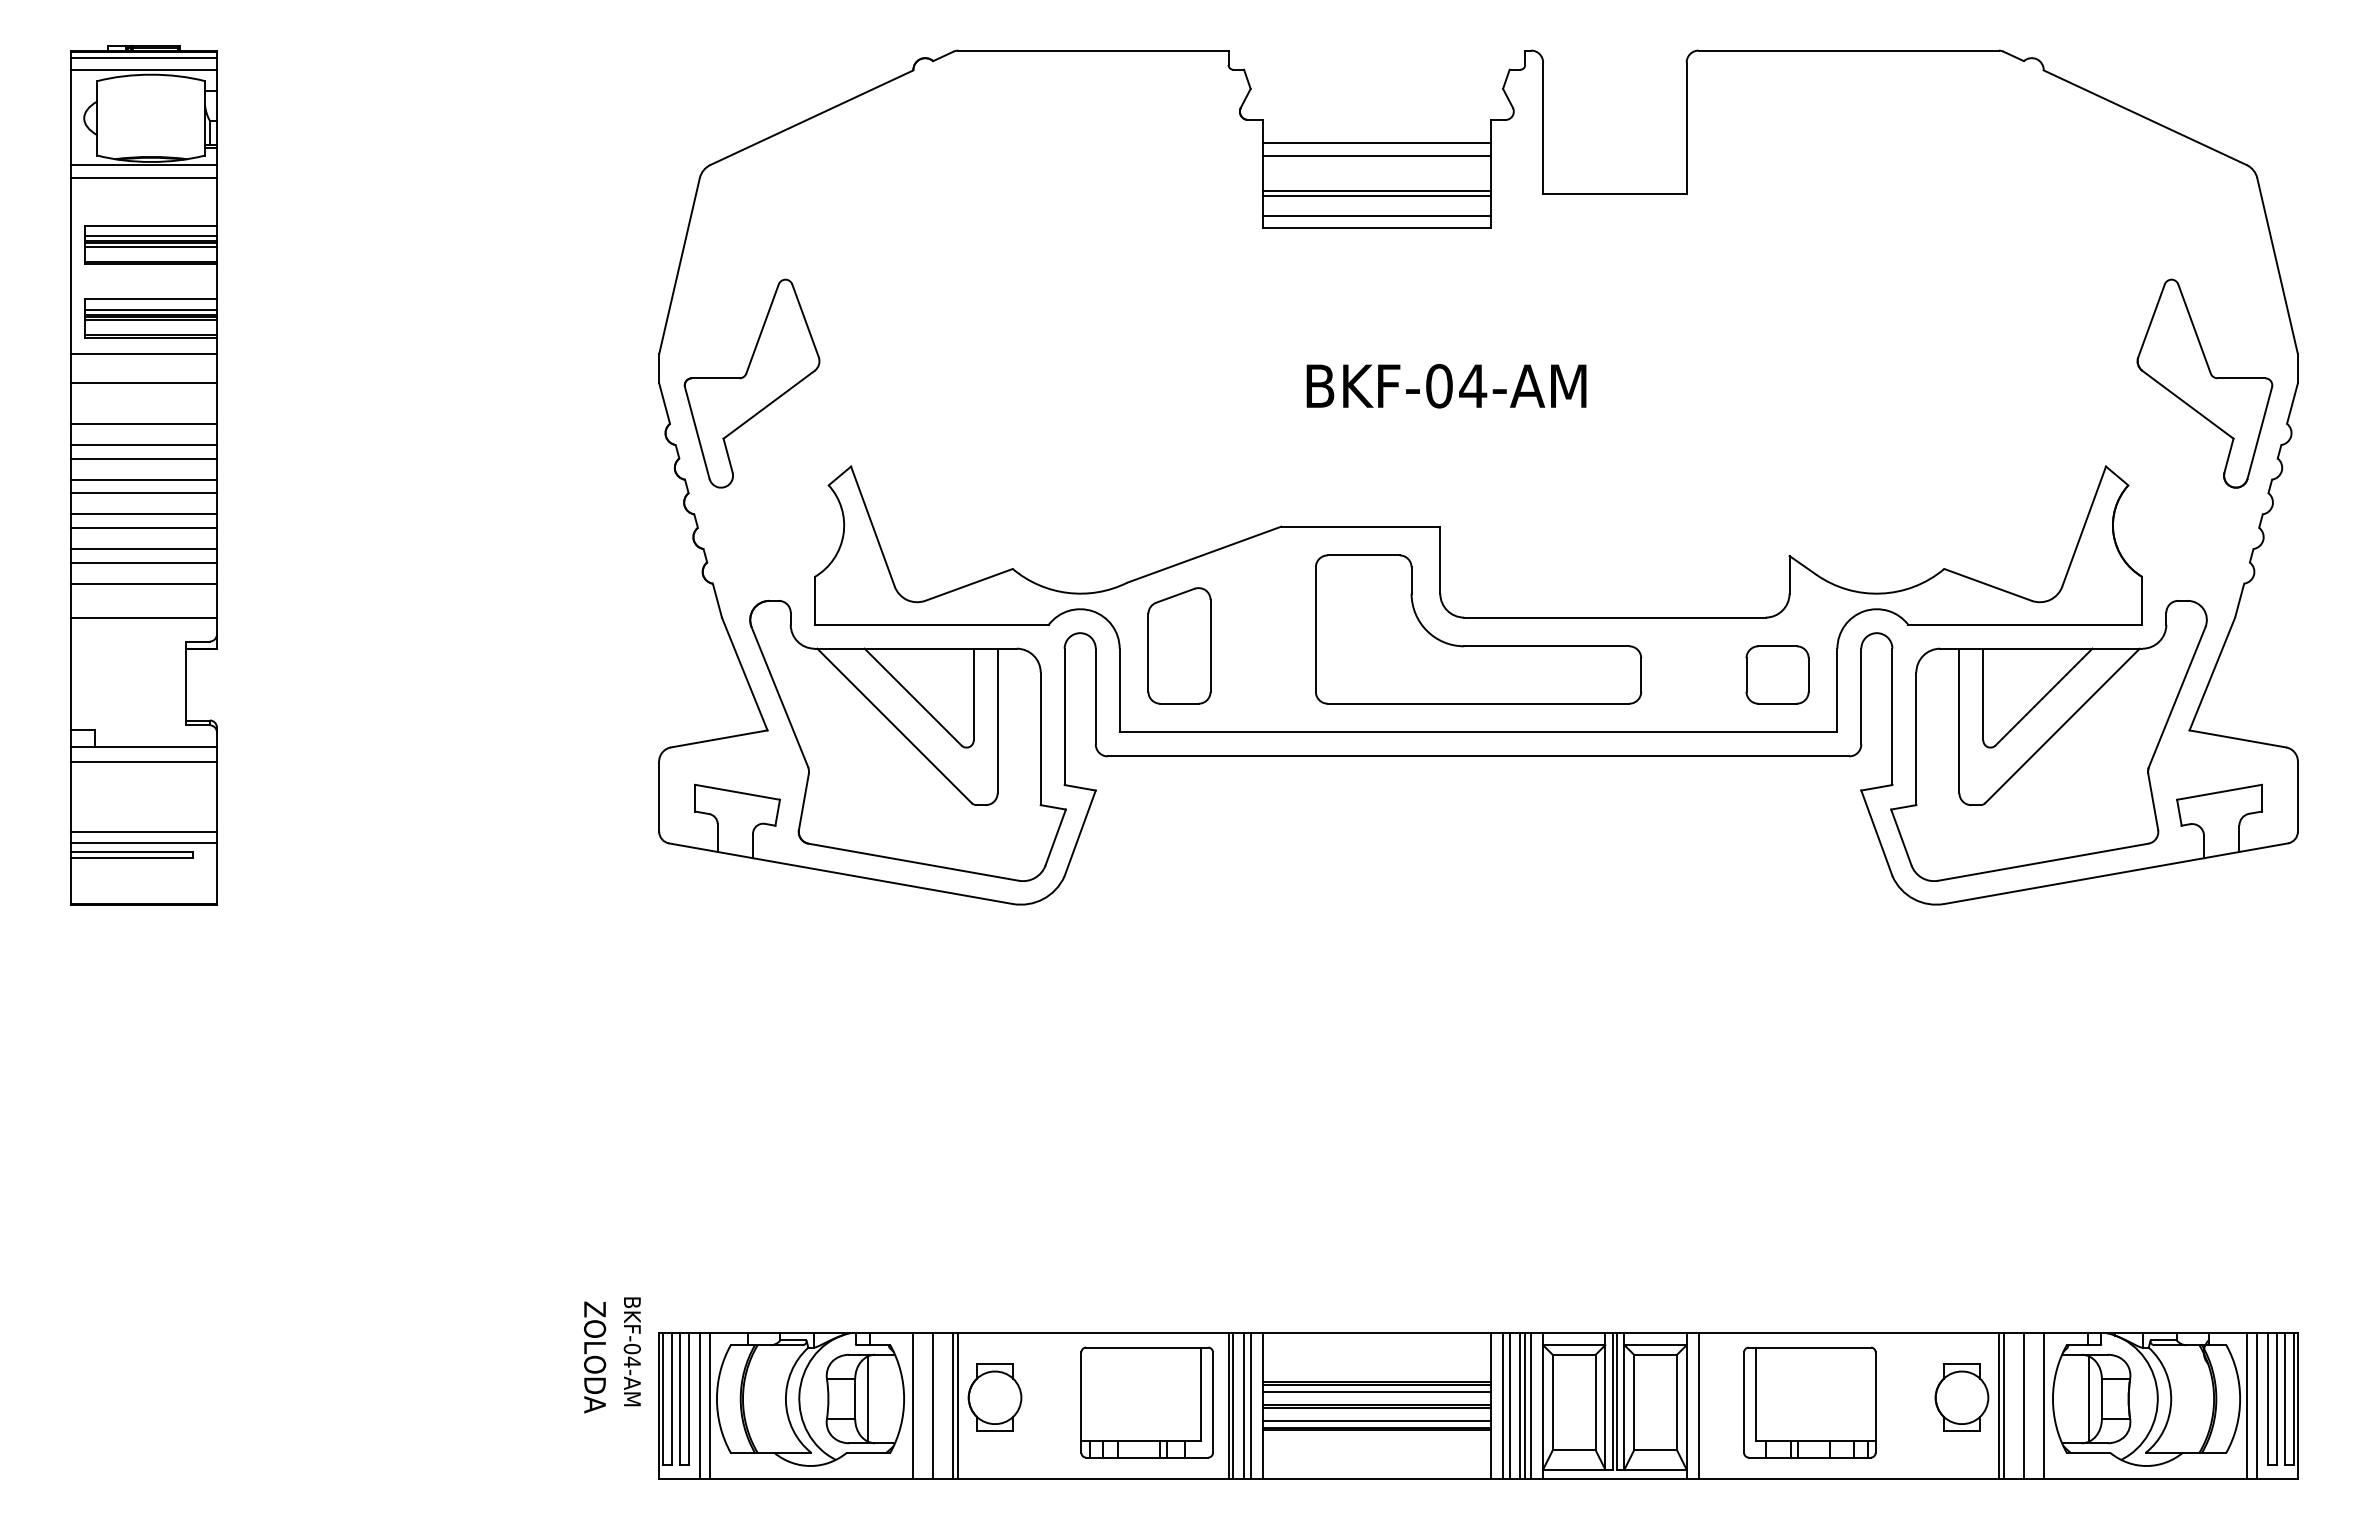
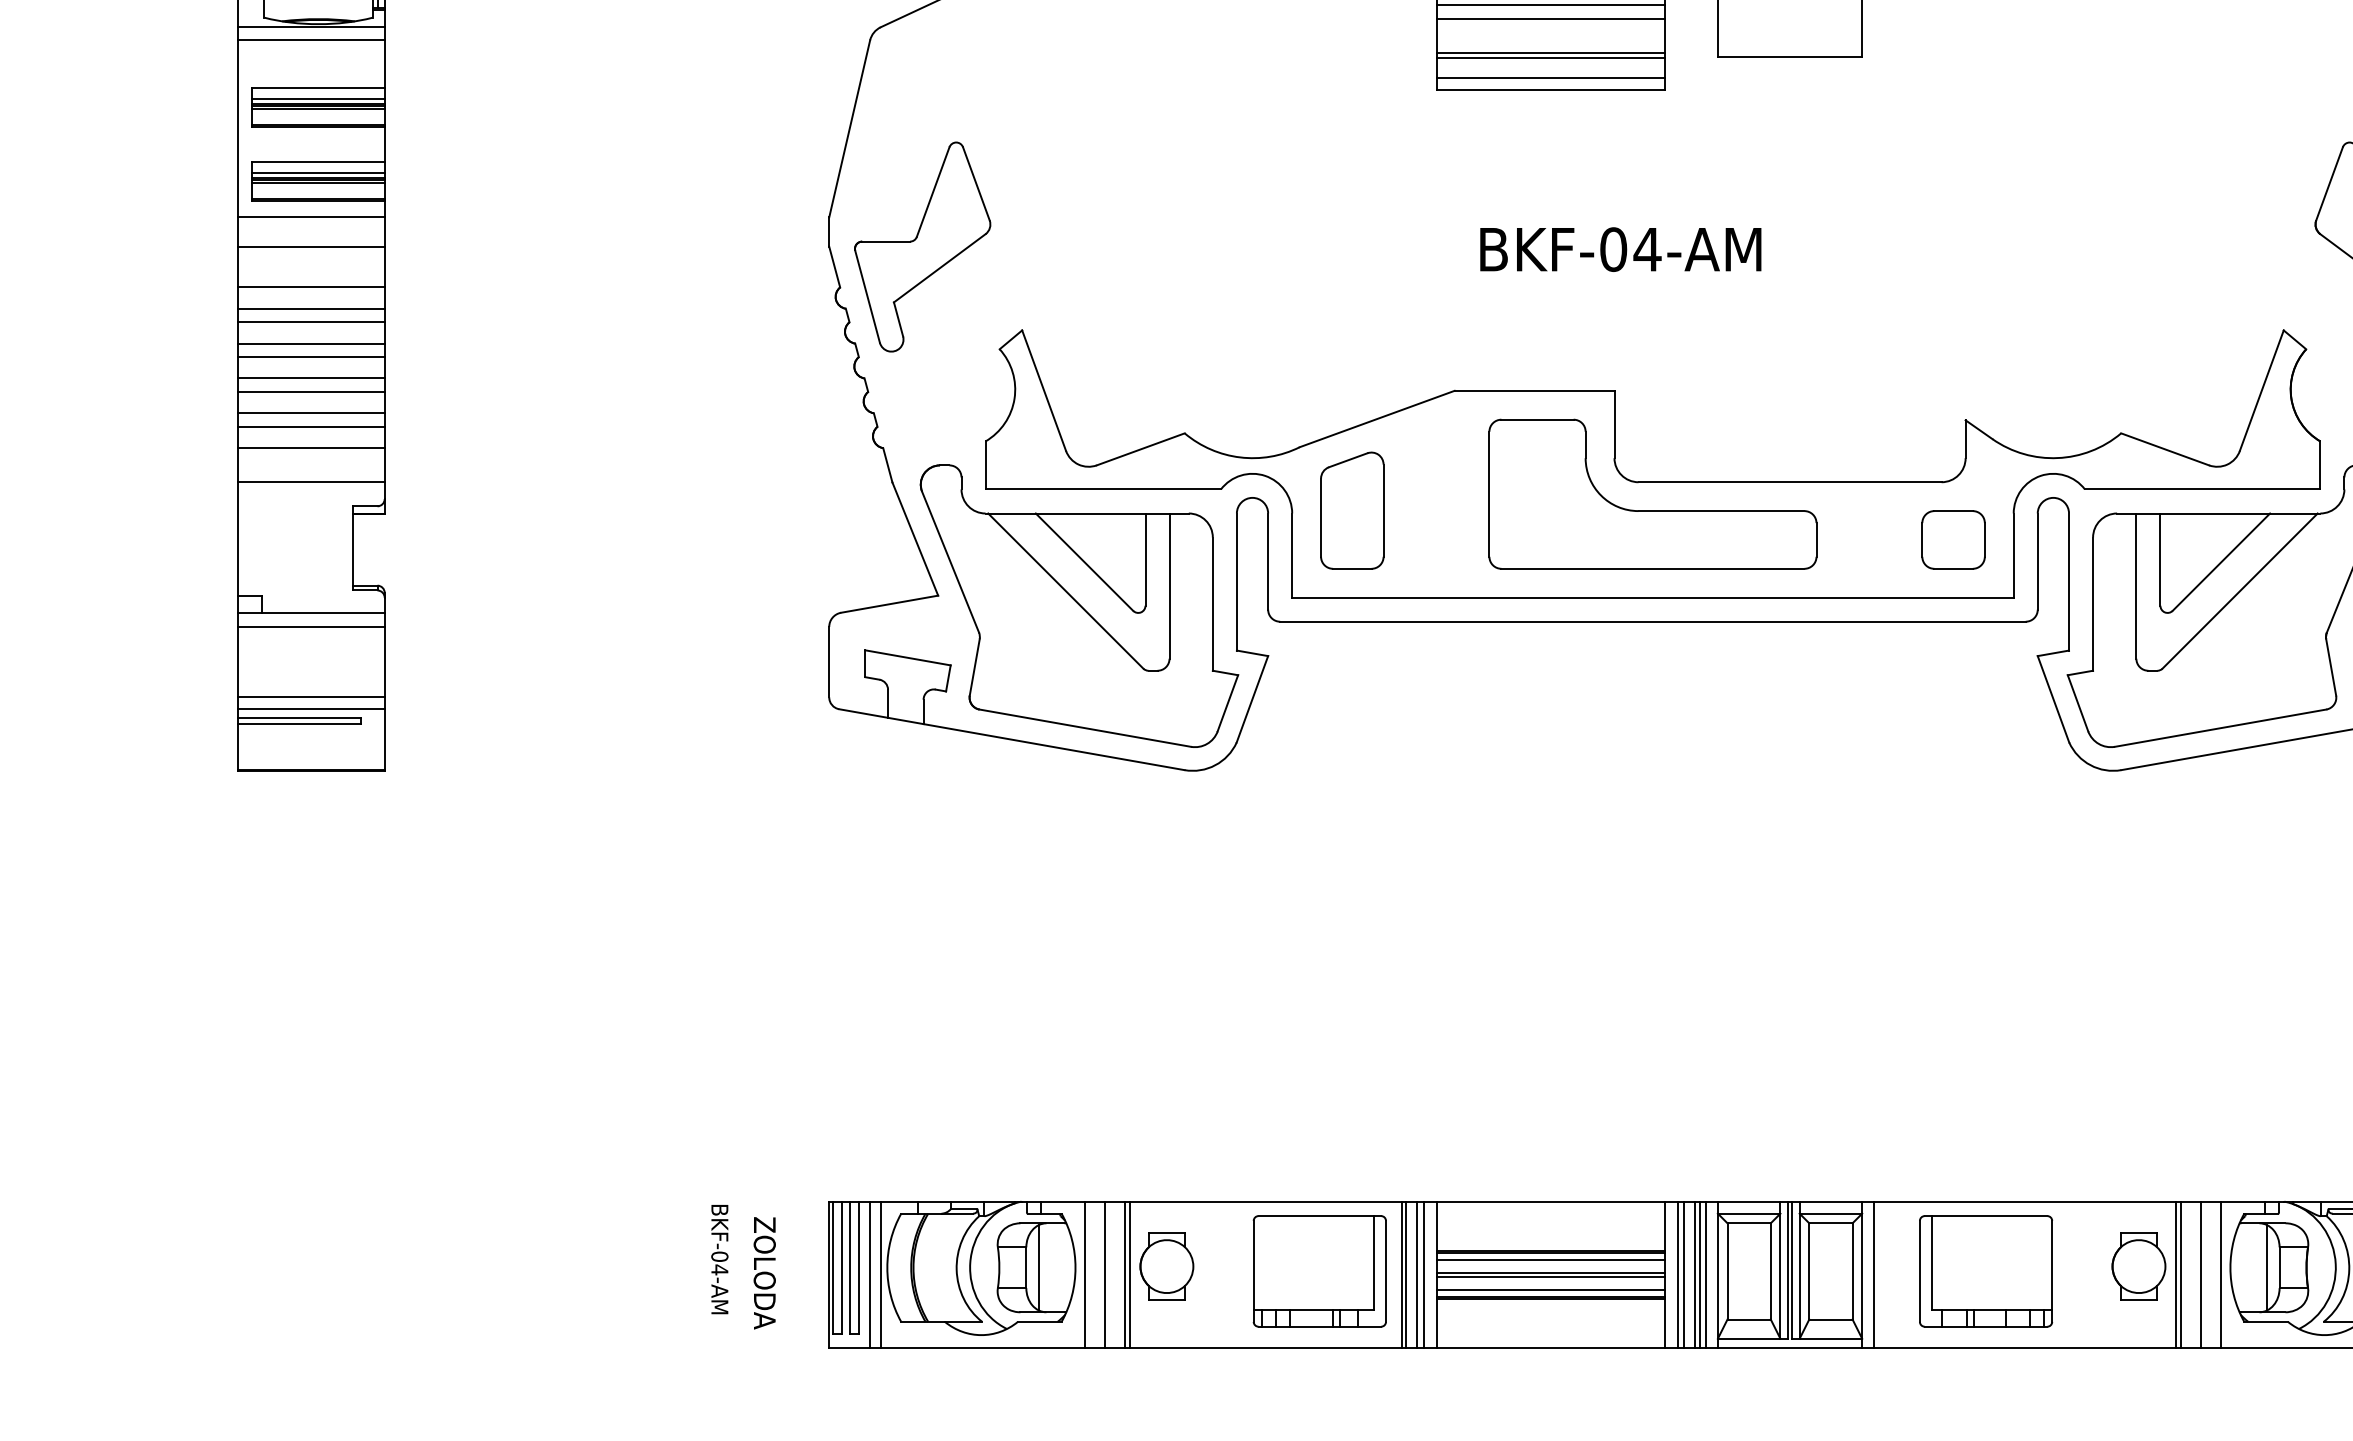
text: (631, 1351) -> (718, 1259), moved
text: (595, 1357) -> (765, 1273), moved

